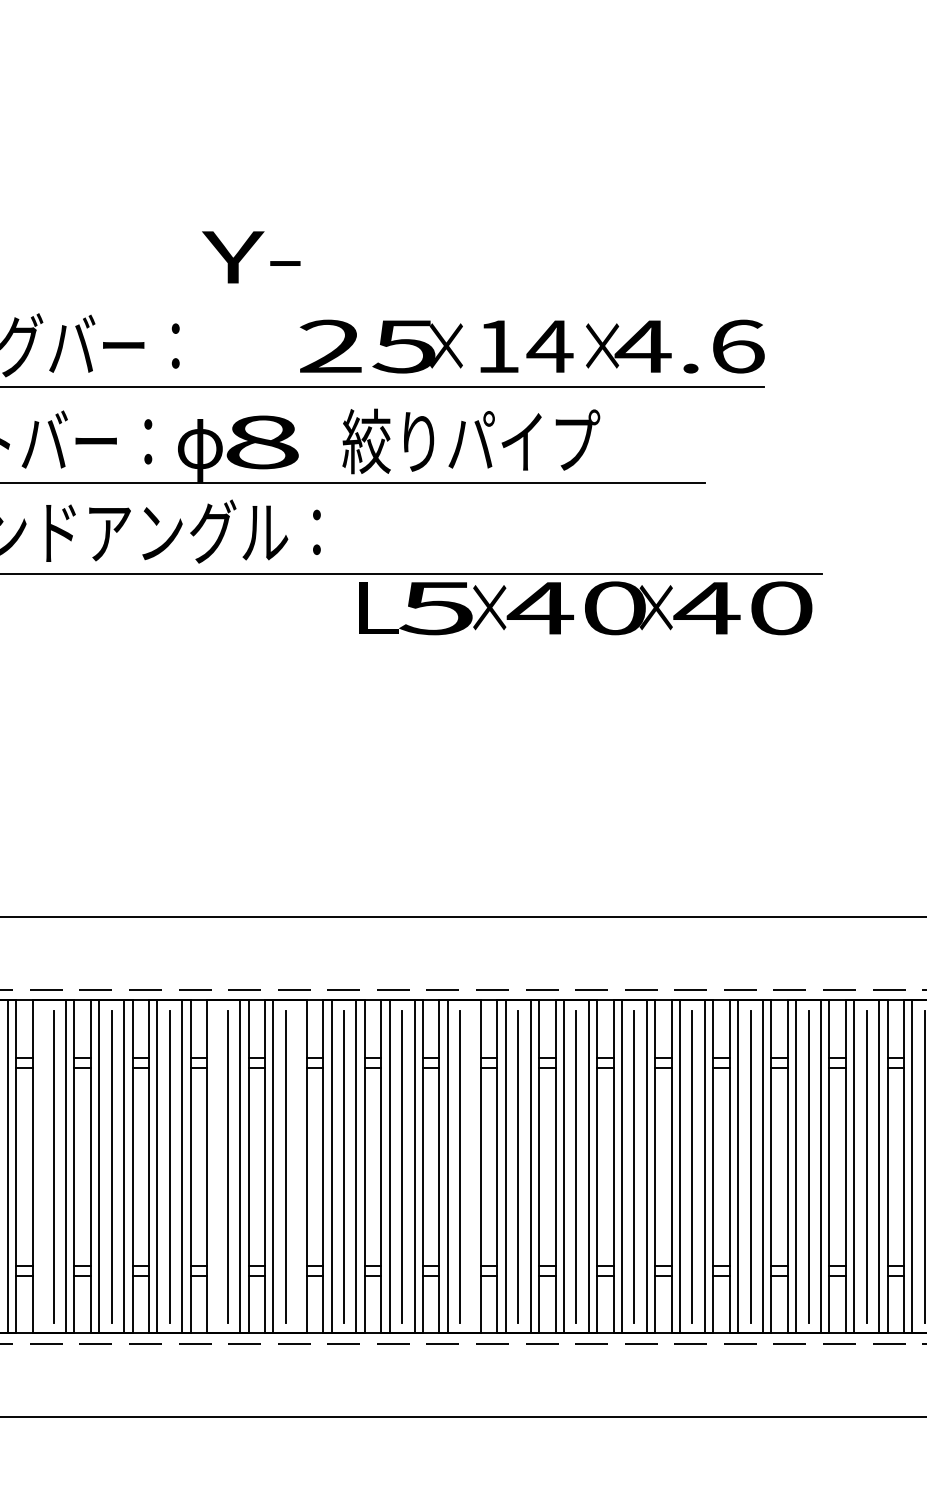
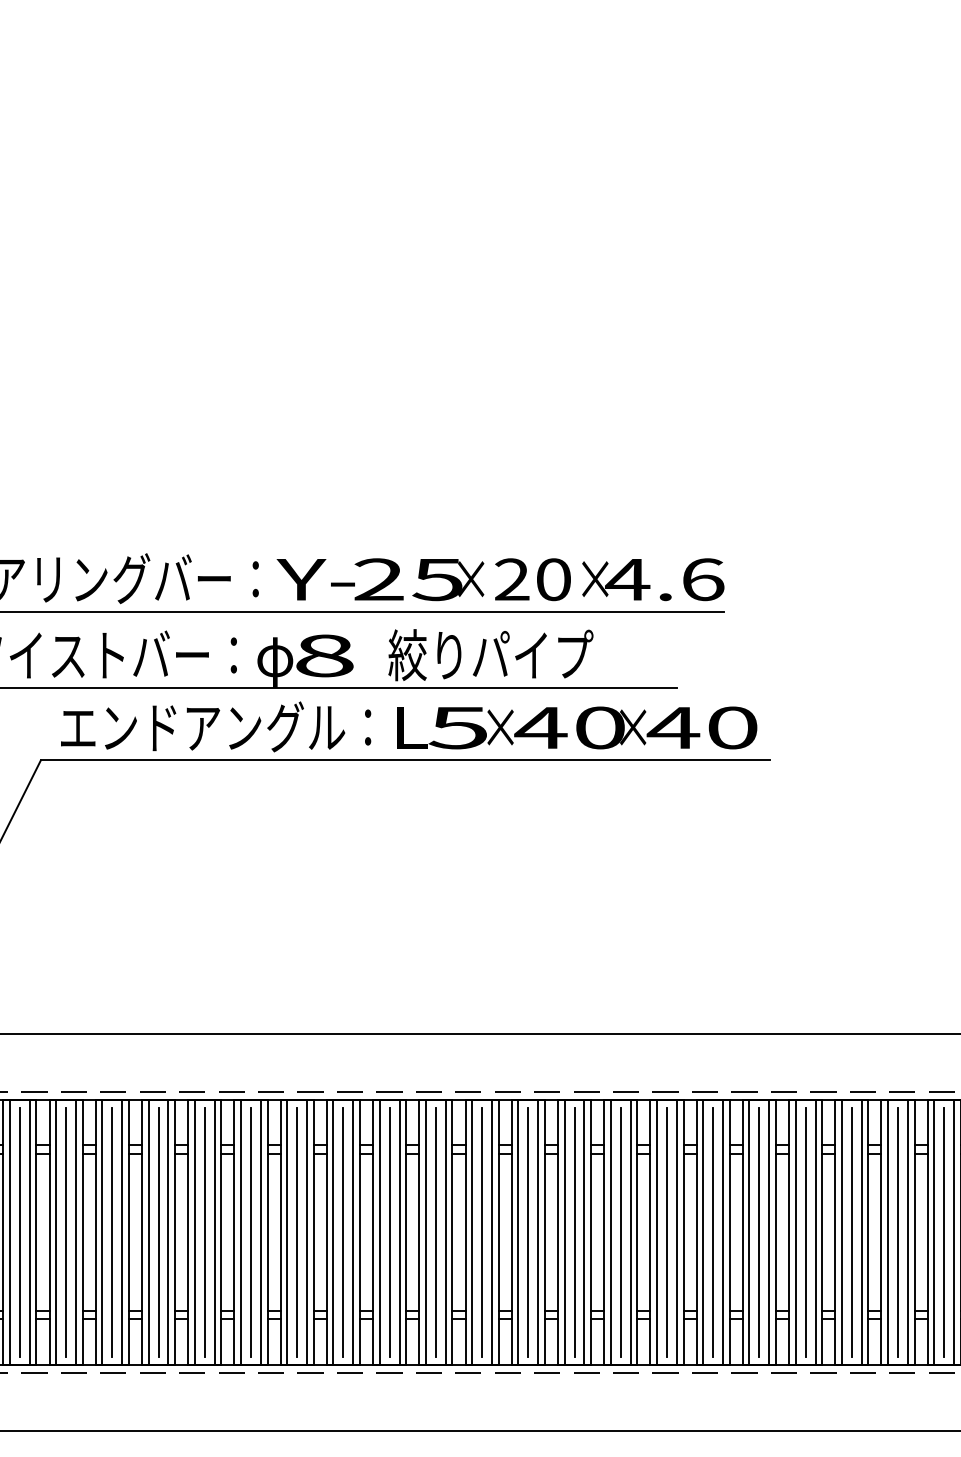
text: (250, 257) -> (315, 579), moved
text: (524, 346) -> (533, 579), 14 -> 20
text: (586, 607) -> (577, 727), moved
line: (40, 1165) -> (148, 1231), added
line: (215, 1165) -> (287, 1231), added
line: (298, 1165) -> (353, 1231), added
line: (473, 1165) -> (492, 1231), added

